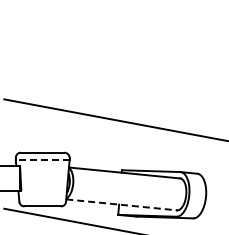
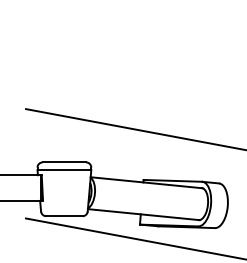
line: (42, 160) -> (64, 170), dashed -> solid
line: (122, 204) -> (144, 214), dashed -> solid

